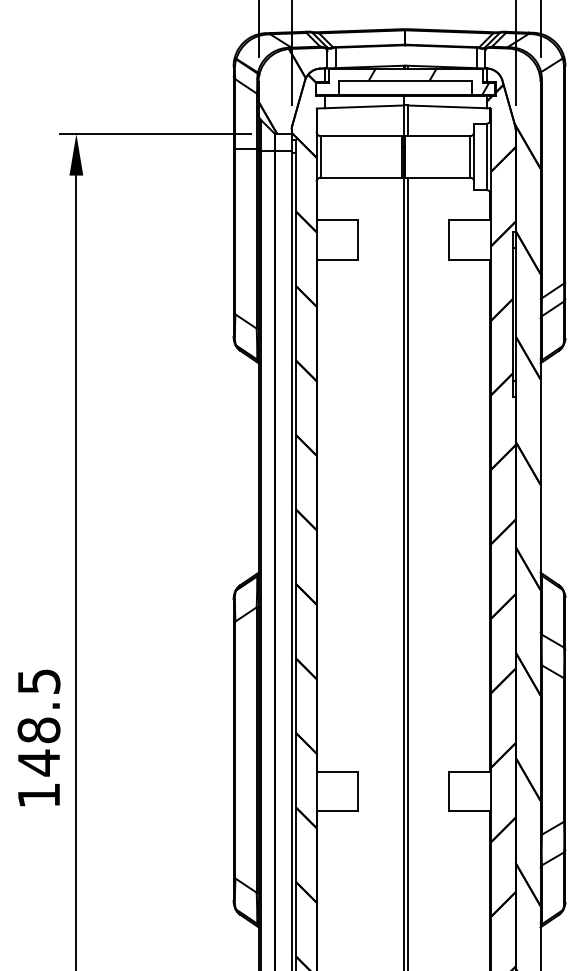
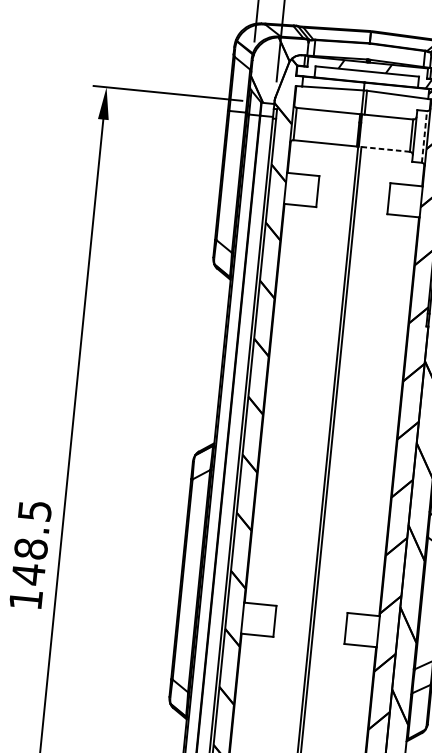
line: (486, 156) -> (424, 136), solid -> dashed
line: (437, 177) -> (384, 149), solid -> dashed

